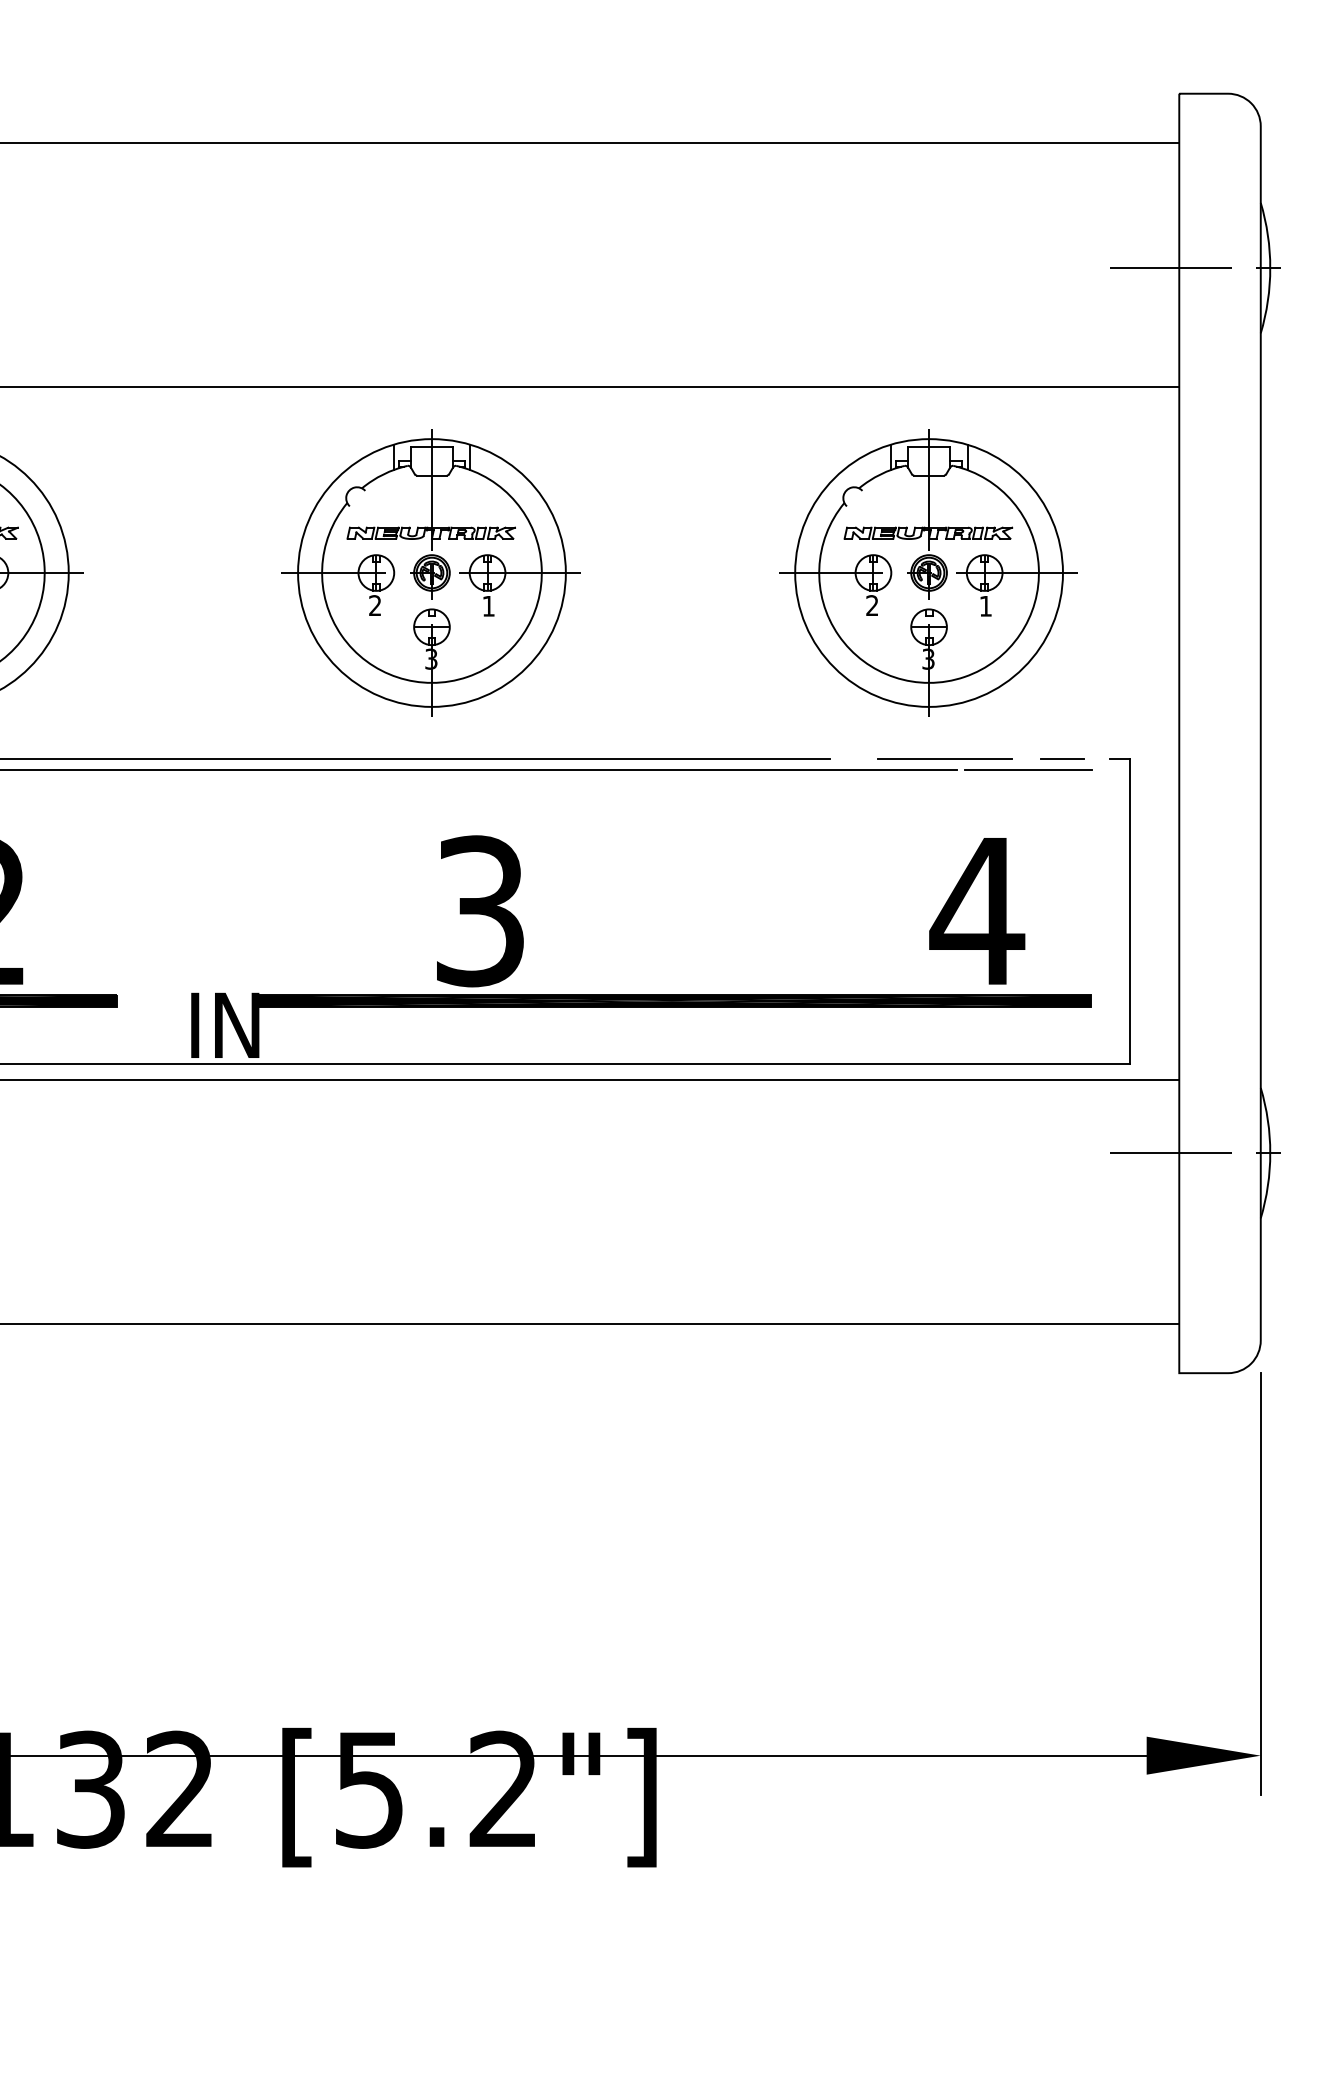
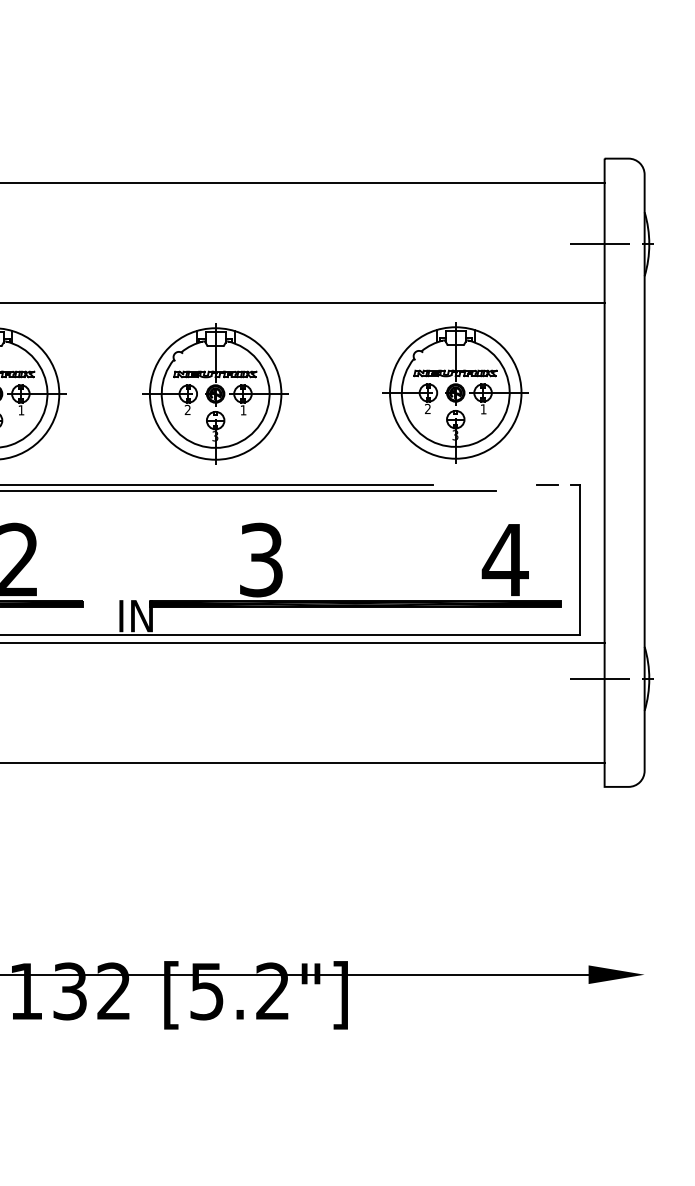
part: (431, 572) -> (215, 393), moved
part: (928, 572) -> (455, 392), moved
line: (944, 759) -> (489, 485), removed
line: (1028, 769) -> (530, 490), removed
line: (1260, 1582) -> (644, 889), removed

